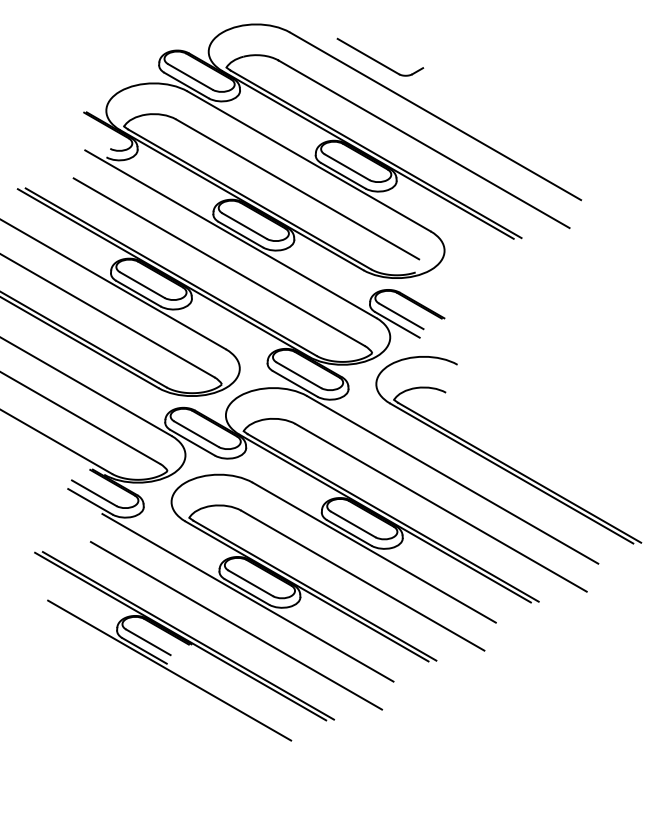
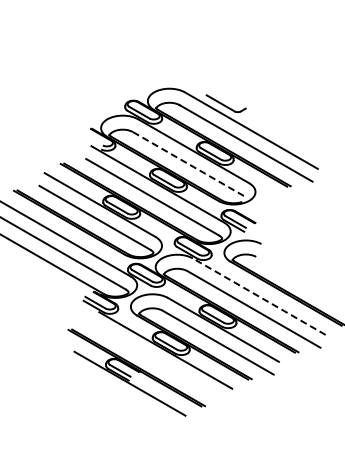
line: (297, 190) -> (188, 164), solid -> dashed
line: (453, 479) -> (259, 296), solid -> dashed
line: (236, 626) -> (160, 363), removed

